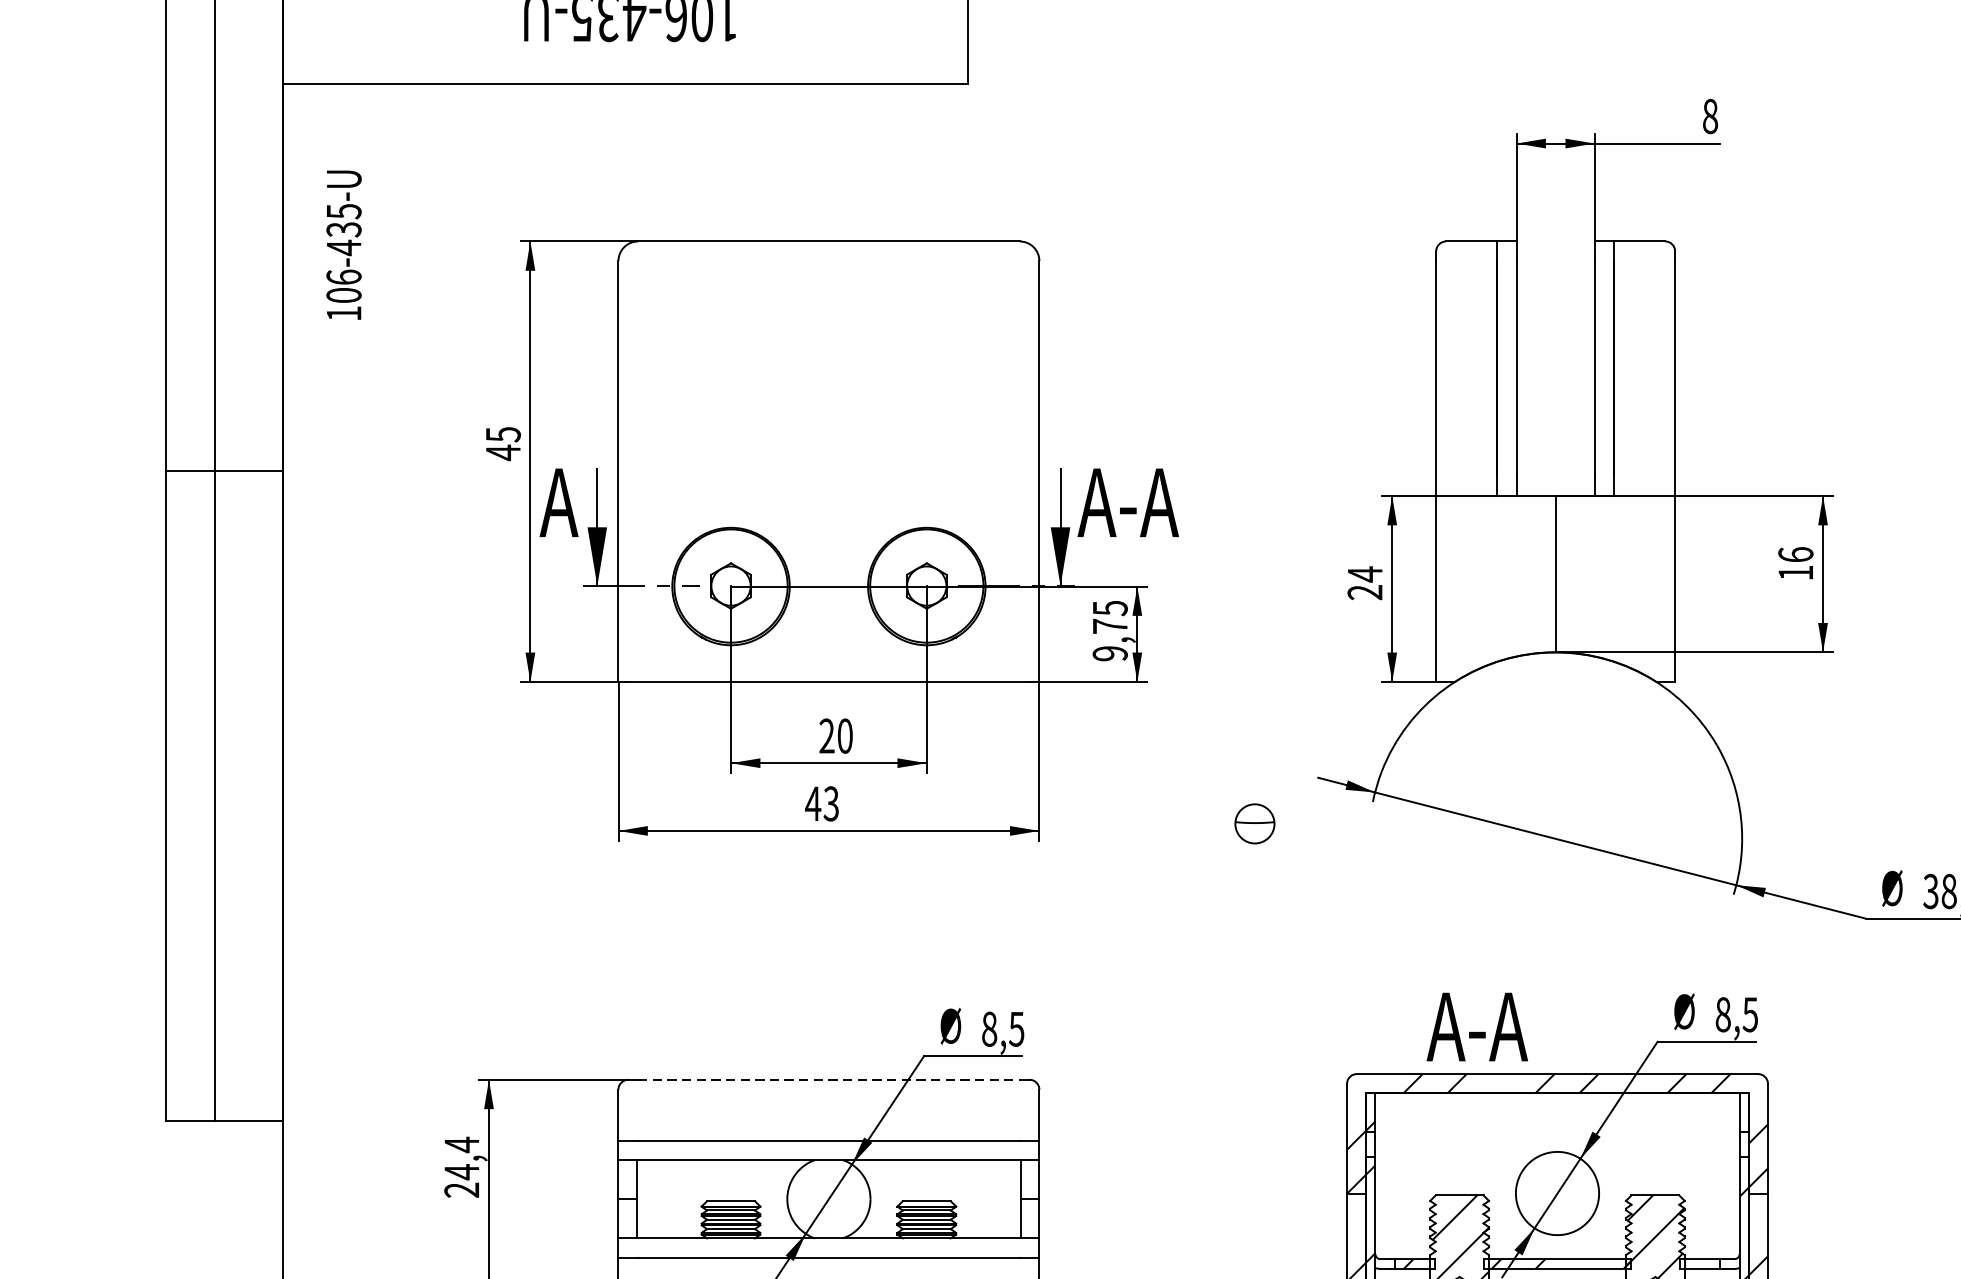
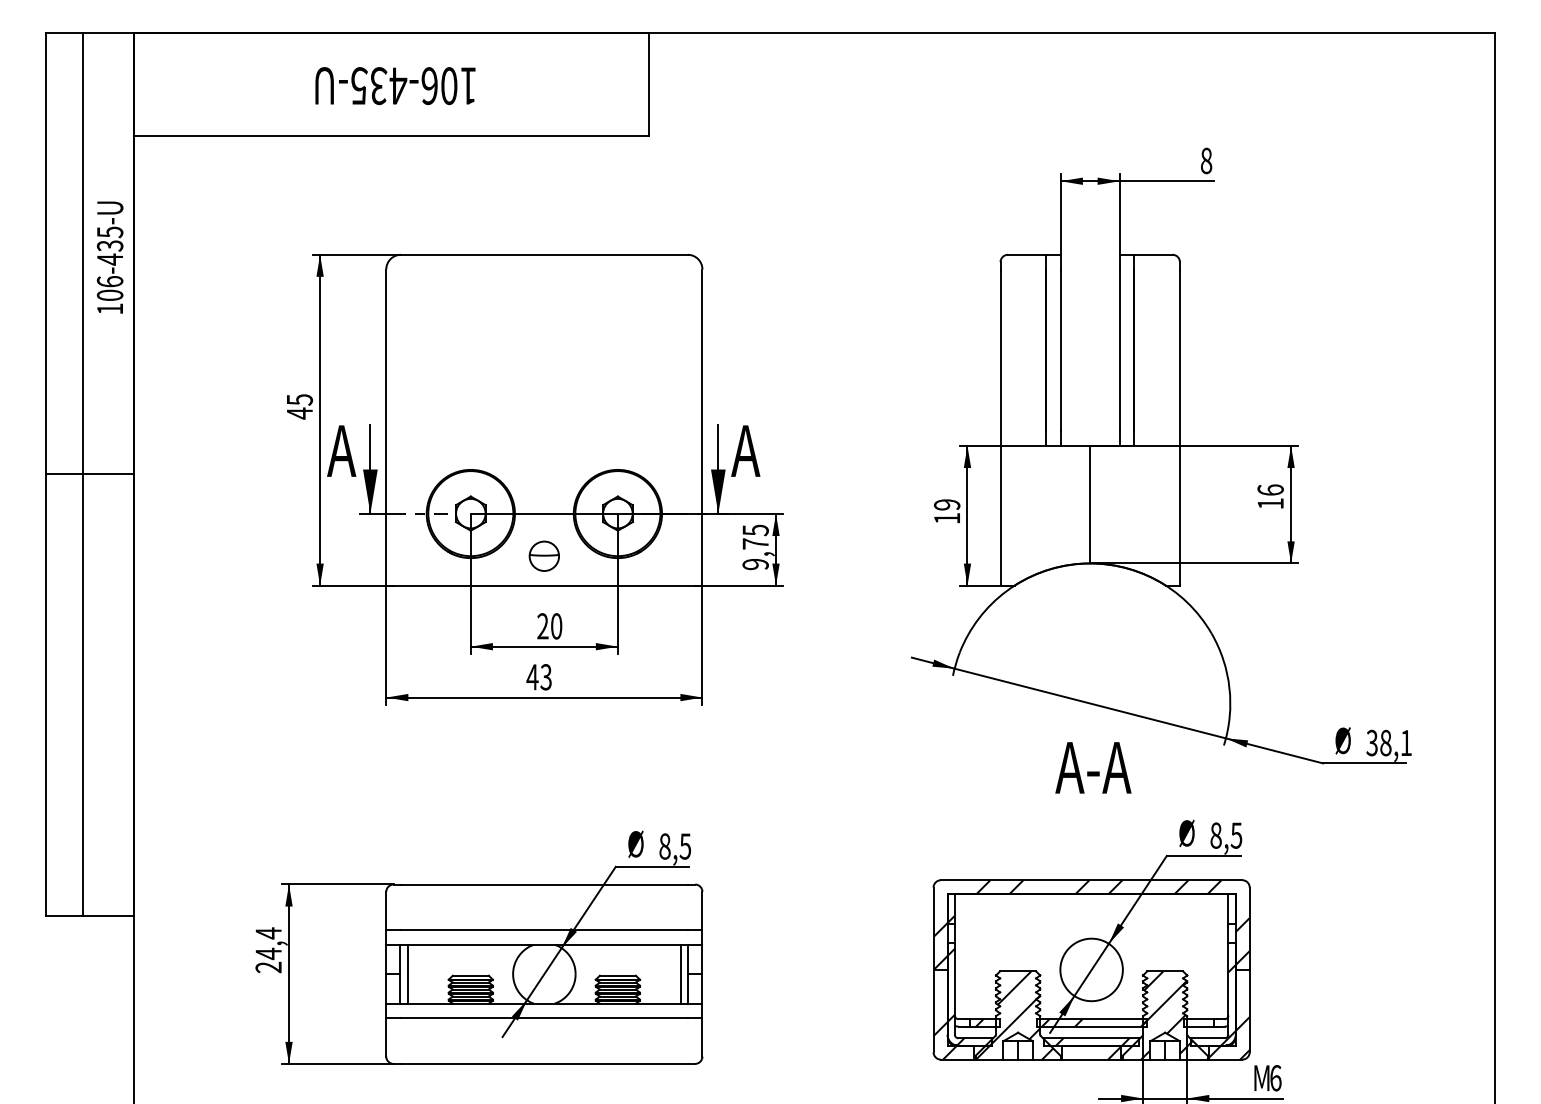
text: (343, 245) -> (109, 257), moved
line: (224, 471) -> (90, 474), moved
text: (1149, 502) -> (785, 450), A-A -> A
text: (1364, 583) -> (946, 511), 24 -> 19
part: (1253, 822) -> (543, 555), moved
text: (1477, 1026) -> (1093, 767), moved
line: (829, 1079) -> (544, 884), dashed -> solid
line: (646, 1198) -> (407, 973), added
line: (1011, 1198) -> (681, 973), added

